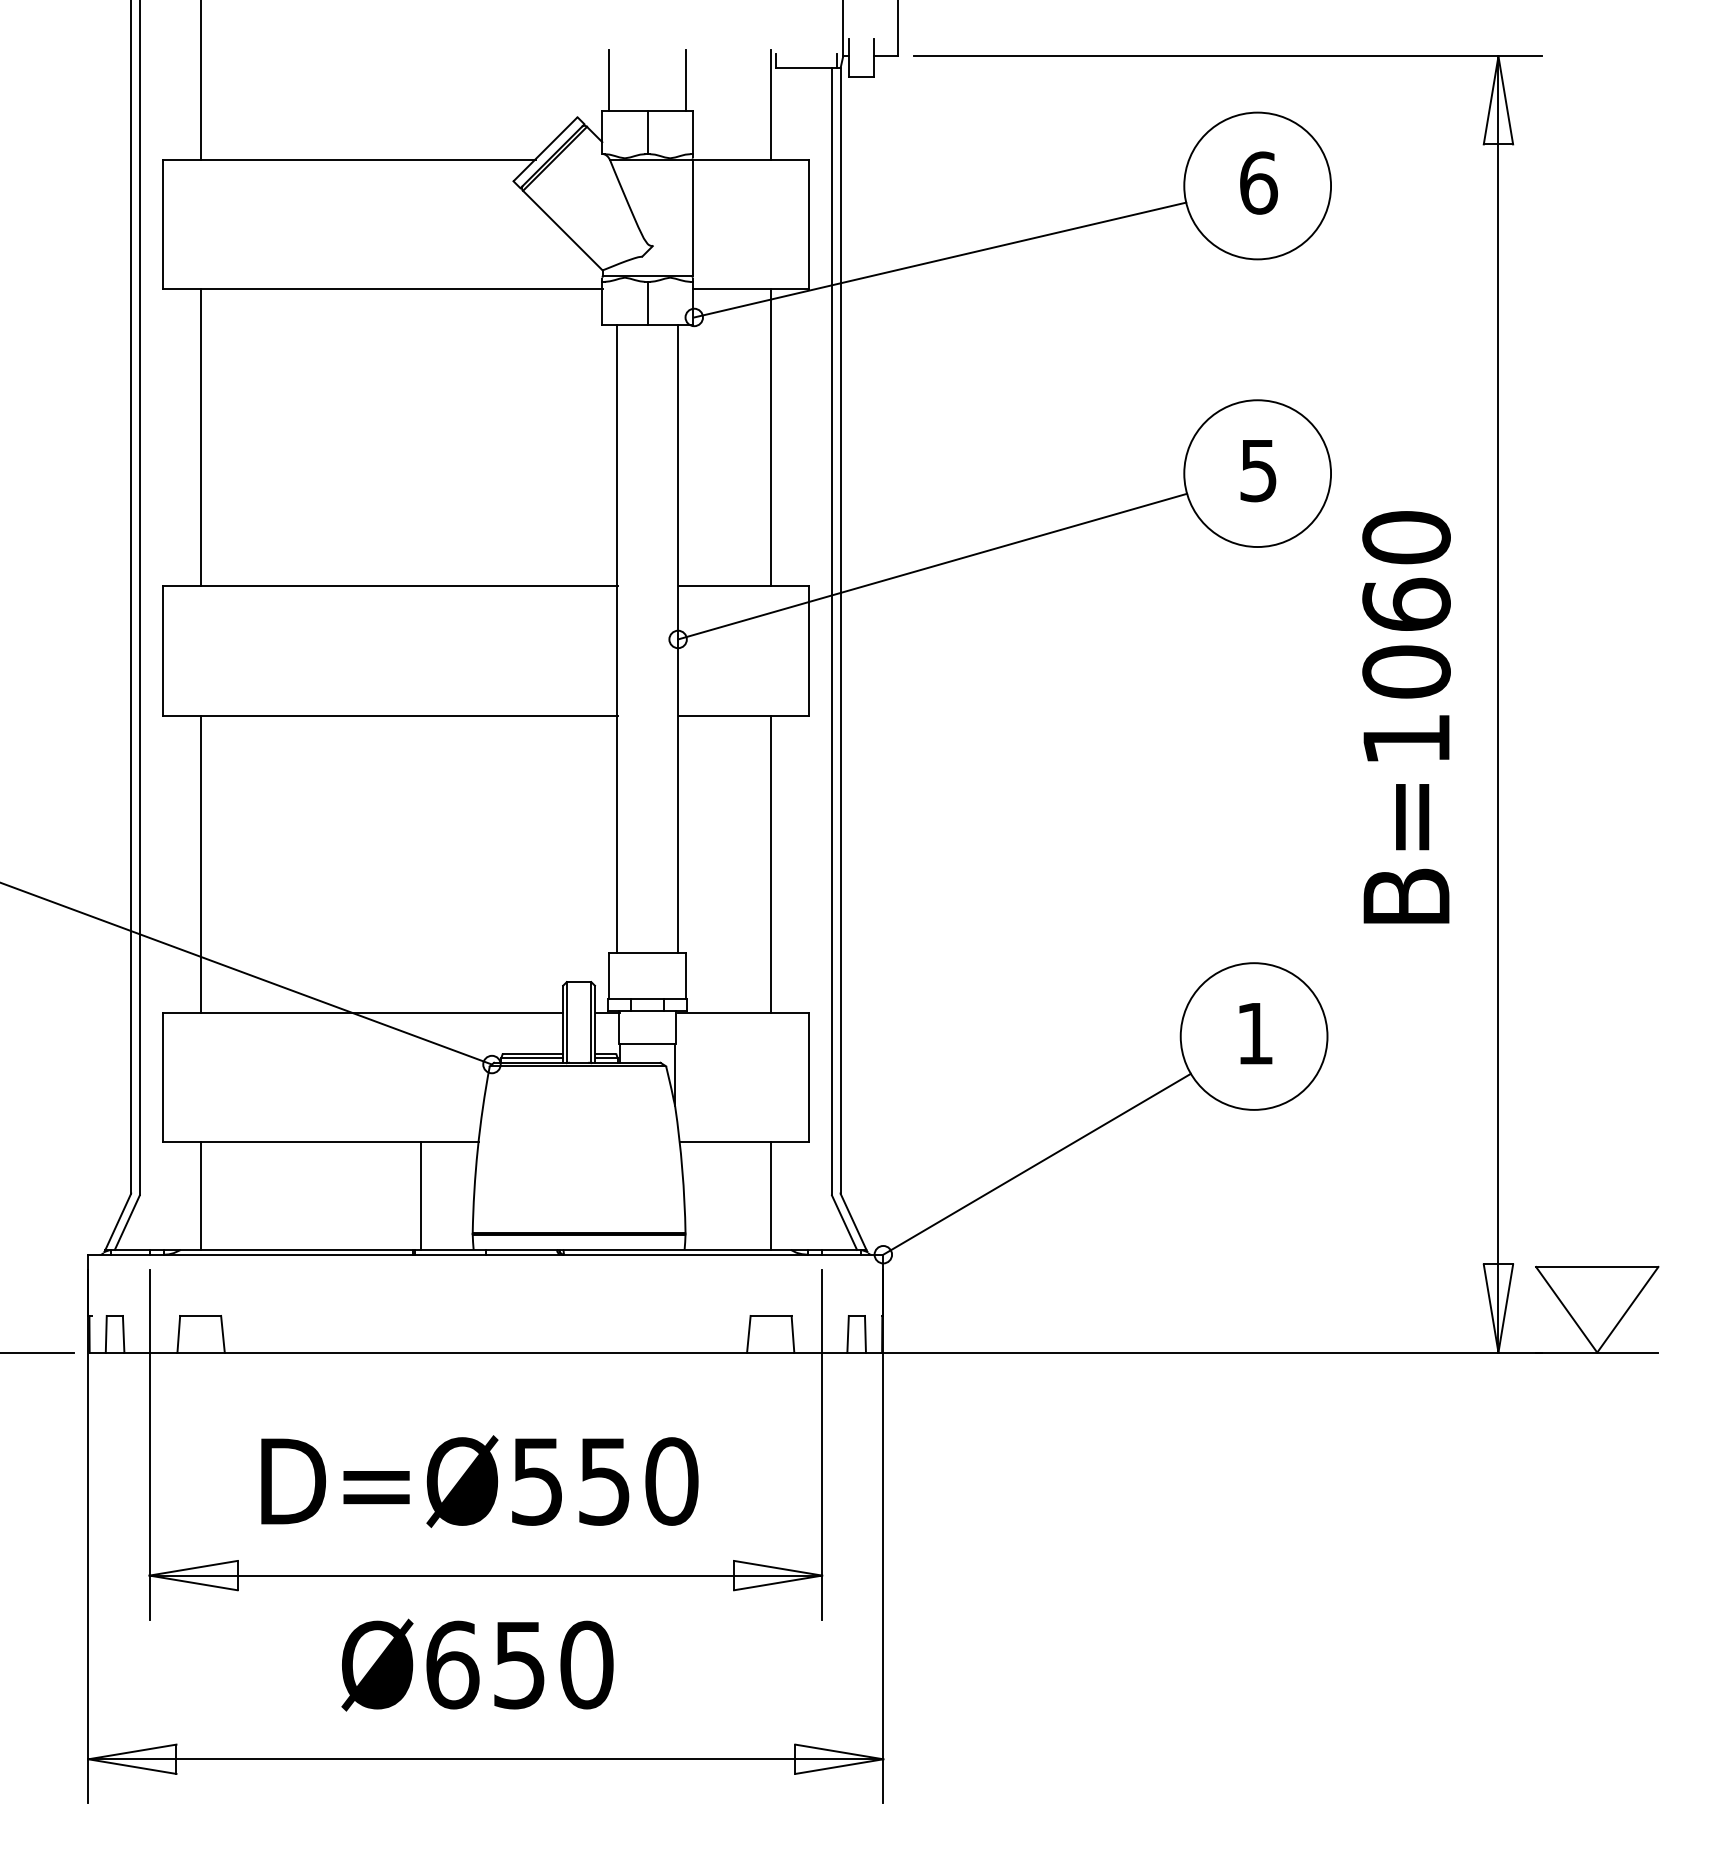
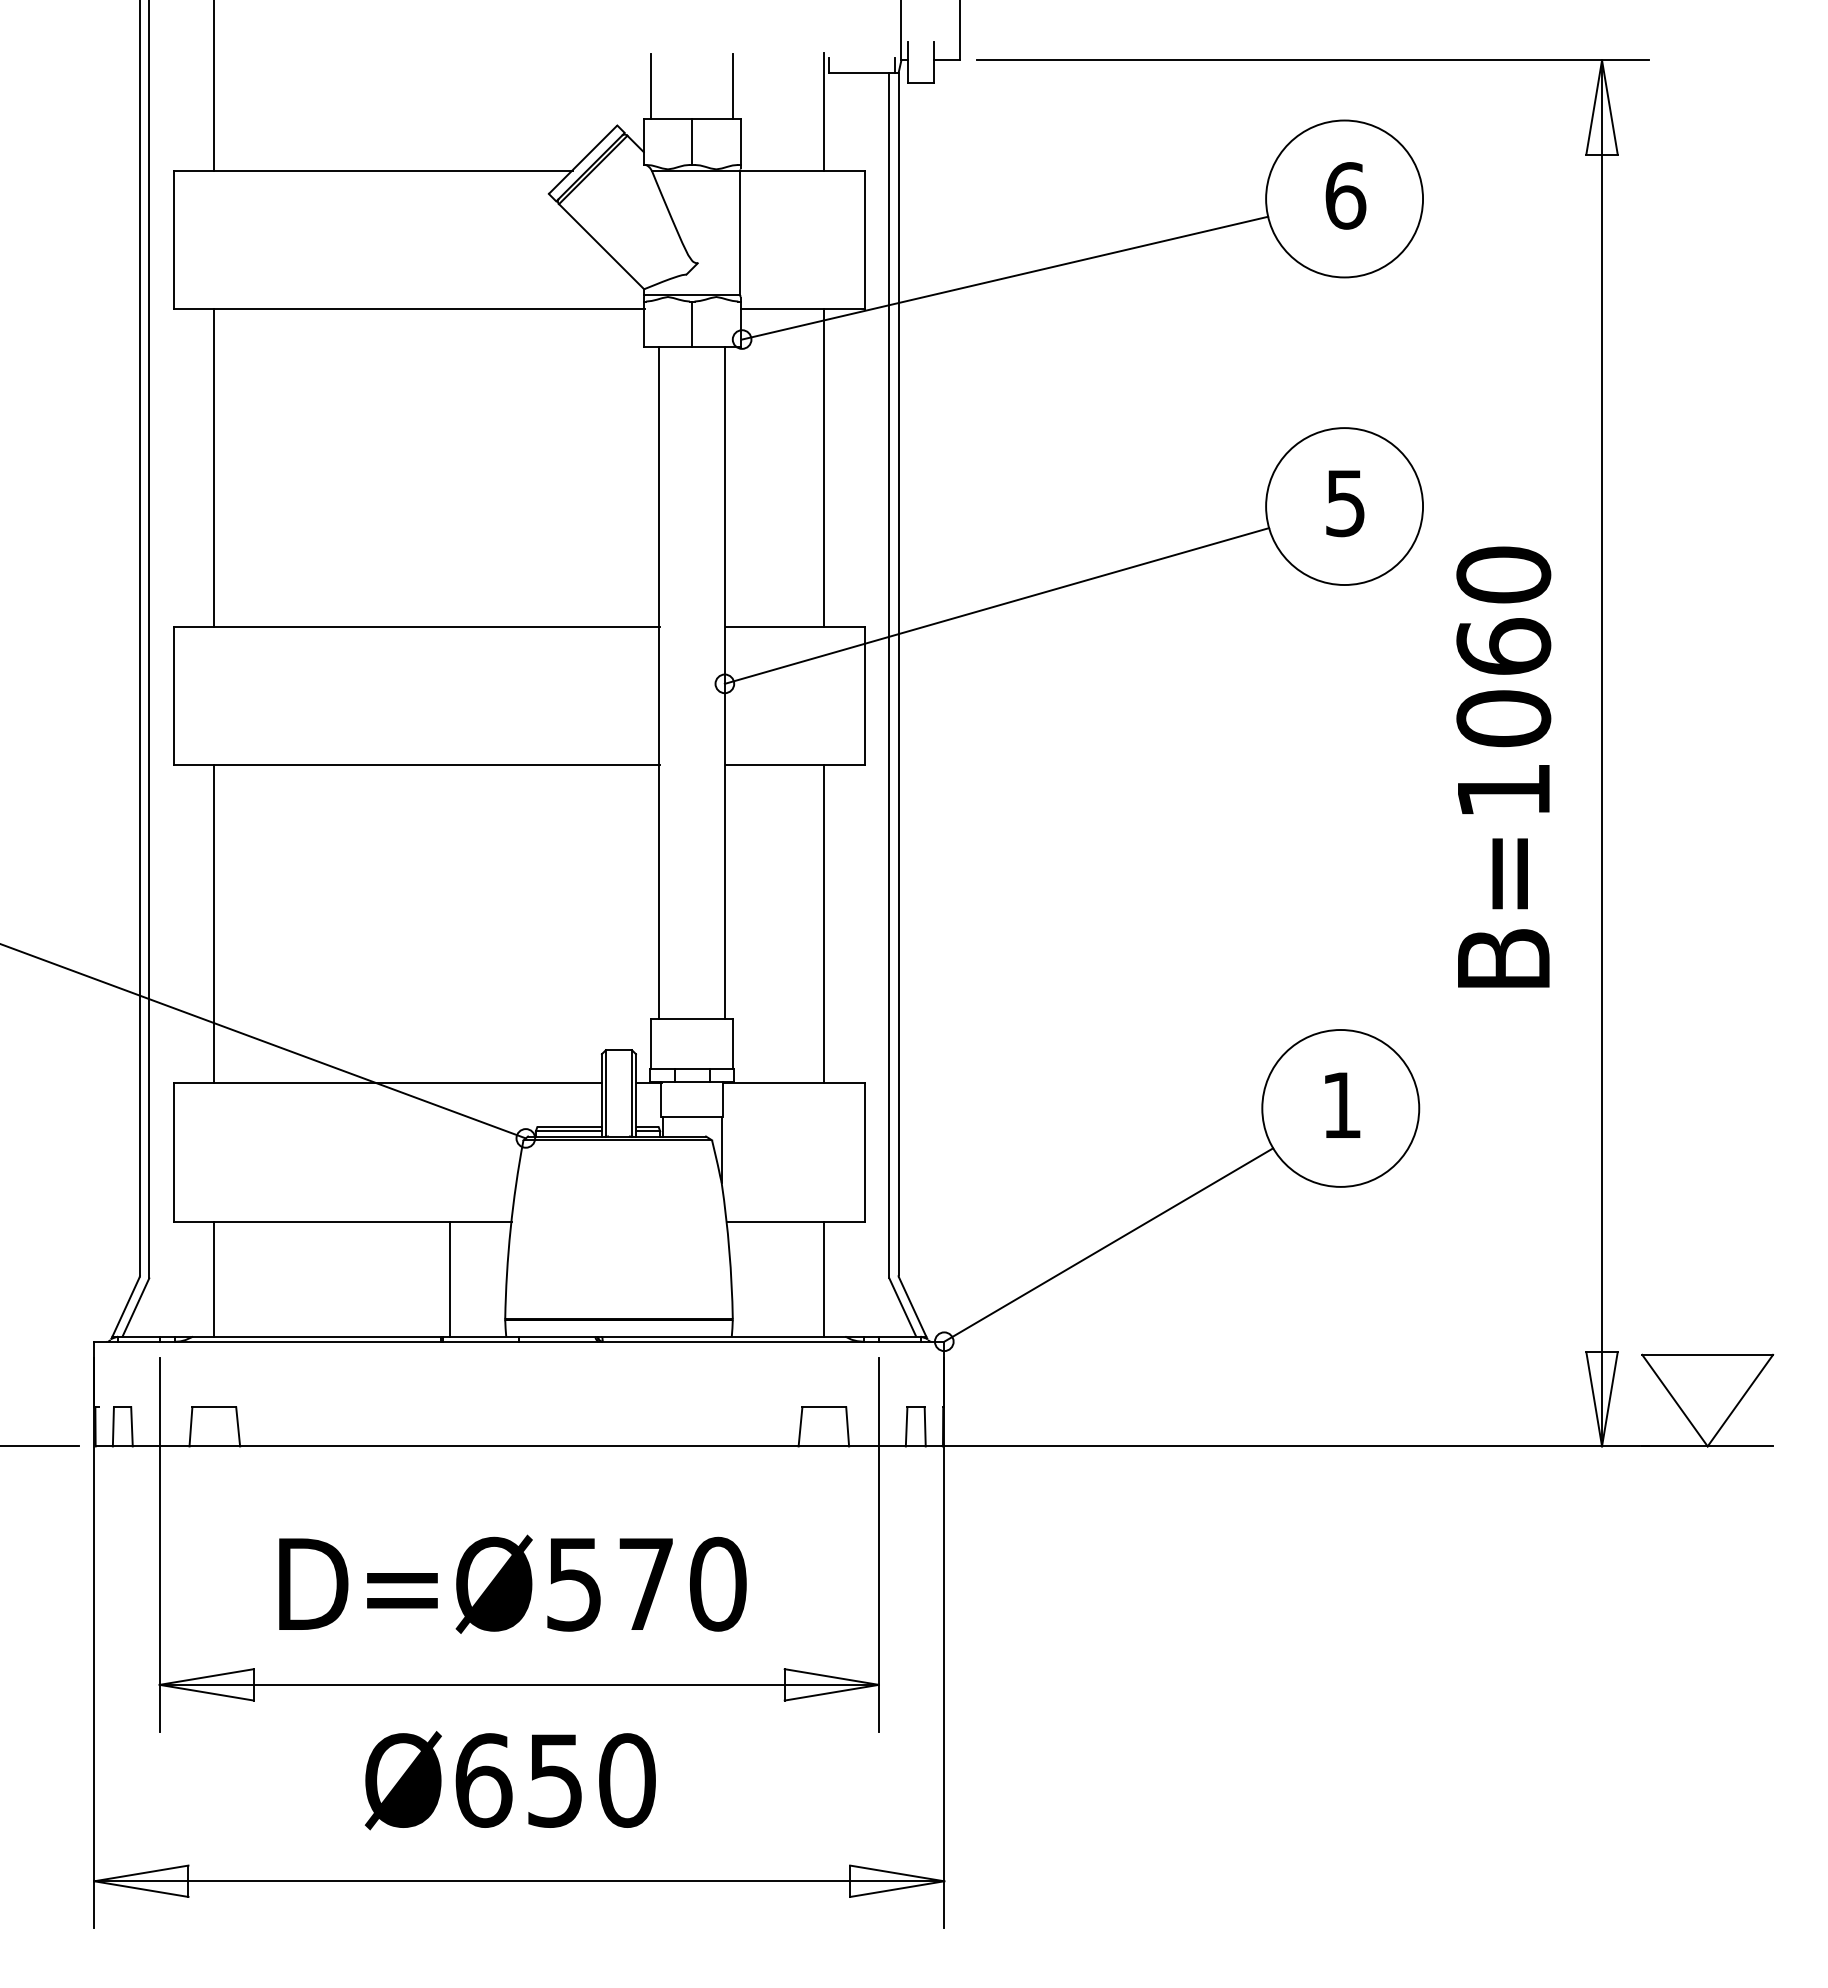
text: (603, 1481) -> (645, 1584), D=Ø550 -> D=Ø570

